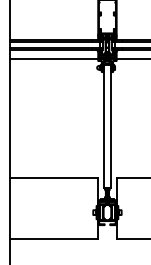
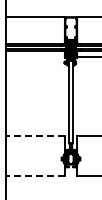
line: (54, 58) -> (35, 56), removed
line: (54, 177) -> (35, 135), solid -> dashed
line: (54, 238) -> (35, 176), solid -> dashed

